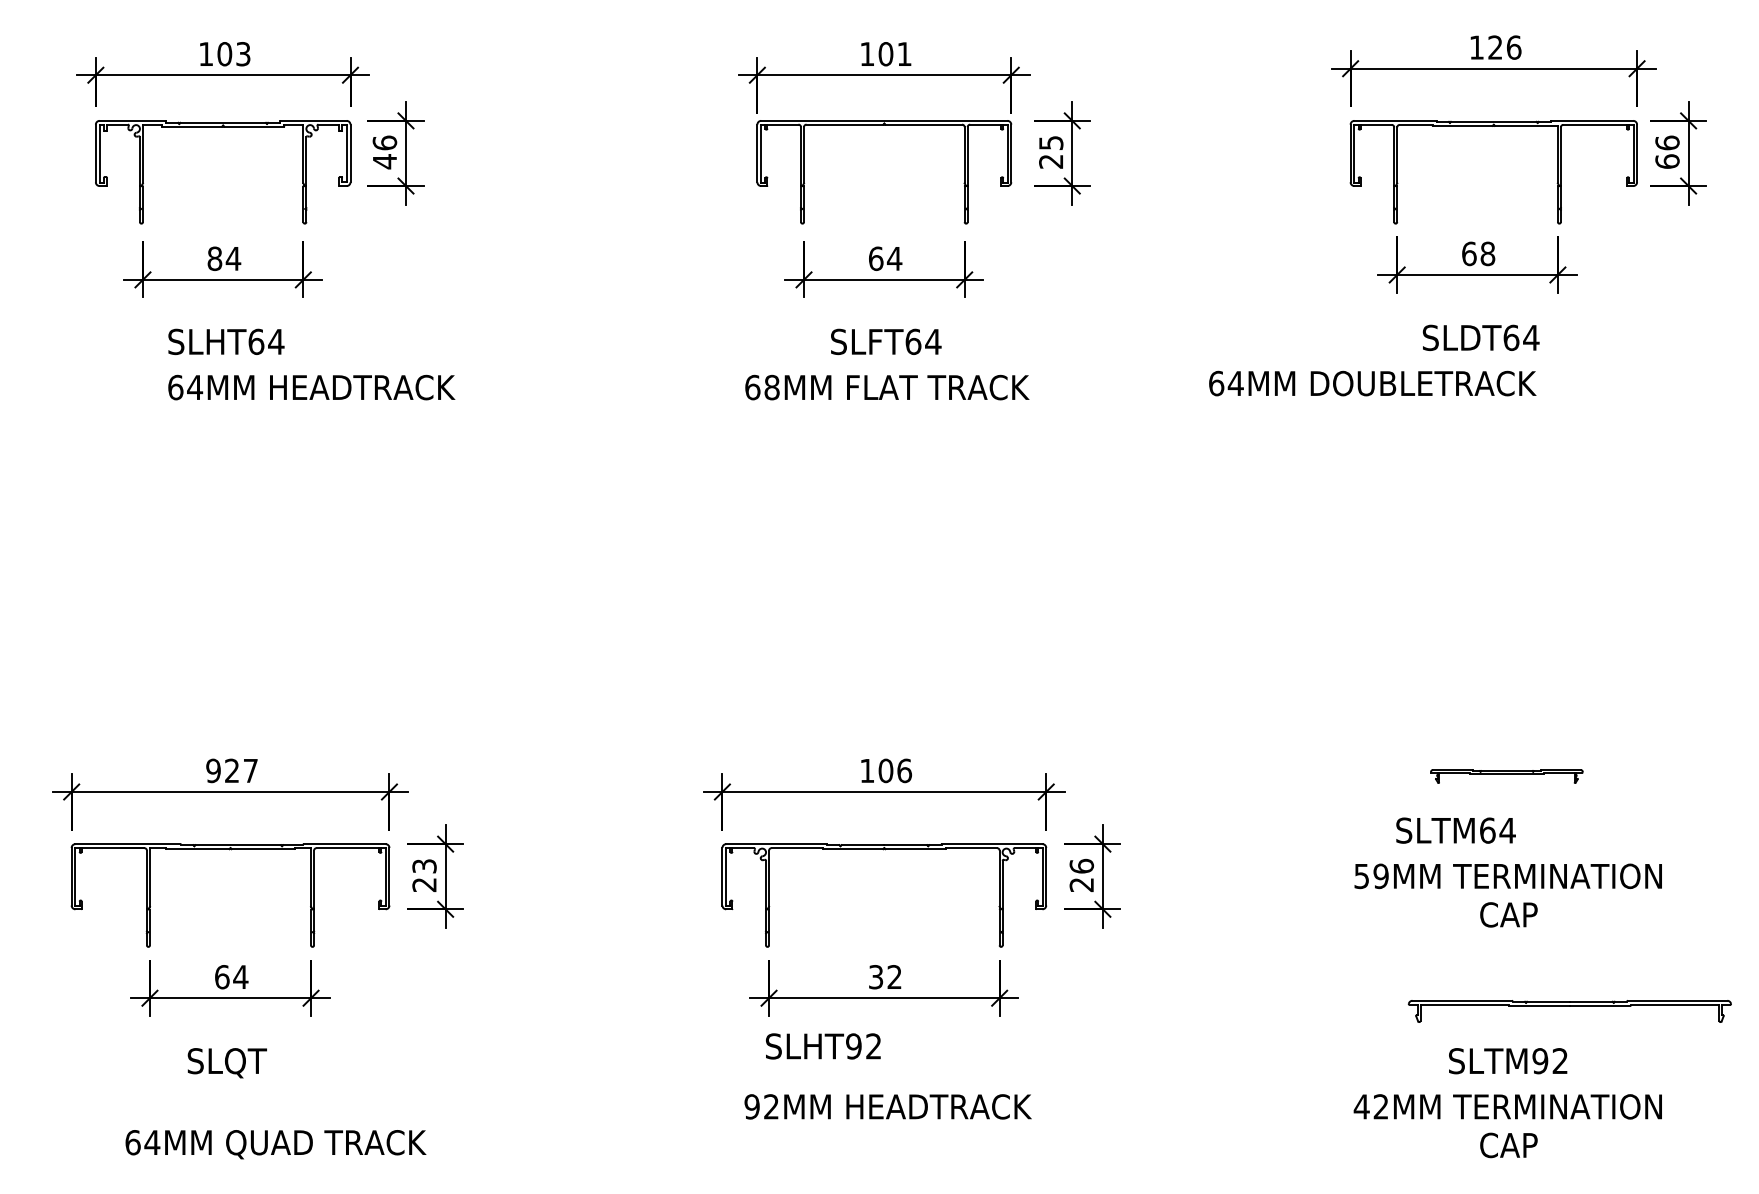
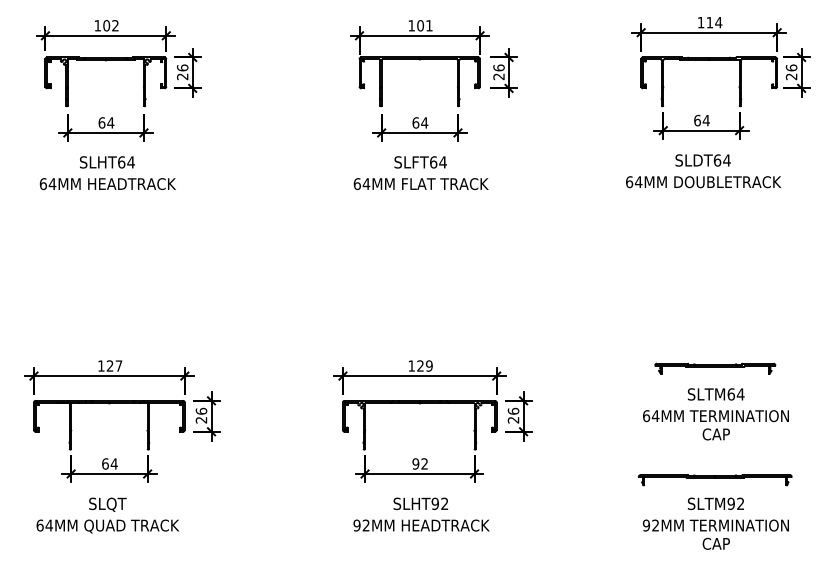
text: (1505, 47) -> (714, 22), 126 -> 114
text: (243, 53) -> (115, 25), 103 -> 102
text: (1050, 142) -> (498, 67), 25 -> 26
text: (384, 160) -> (182, 76), 46 -> 26
text: (1667, 160) -> (791, 76), 66 -> 26
text: (1486, 253) -> (705, 120), 68 -> 64
text: (213, 257) -> (101, 122), 84 -> 64
text: (1372, 384) -> (703, 182), moved
text: (310, 388) -> (107, 184), moved
text: (772, 388) -> (366, 184), 68MM -> 64MM
text: (211, 769) -> (100, 365), 927 -> 127
text: (894, 769) -> (424, 365), 106 -> 129
part: (1507, 776) -> (715, 368), size x1.67
text: (1454, 830) -> (715, 394), moved
text: (424, 864) -> (201, 410), 23 -> 26
text: (1372, 877) -> (651, 416), 59MM -> 64MM
text: (875, 976) -> (415, 463), 32 -> 92
part: (1570, 1011) -> (715, 480), moved
text: (822, 1045) -> (420, 503), moved
text: (1361, 1106) -> (646, 525), 42MM -> 92MM
text: (274, 1144) -> (107, 526), moved

